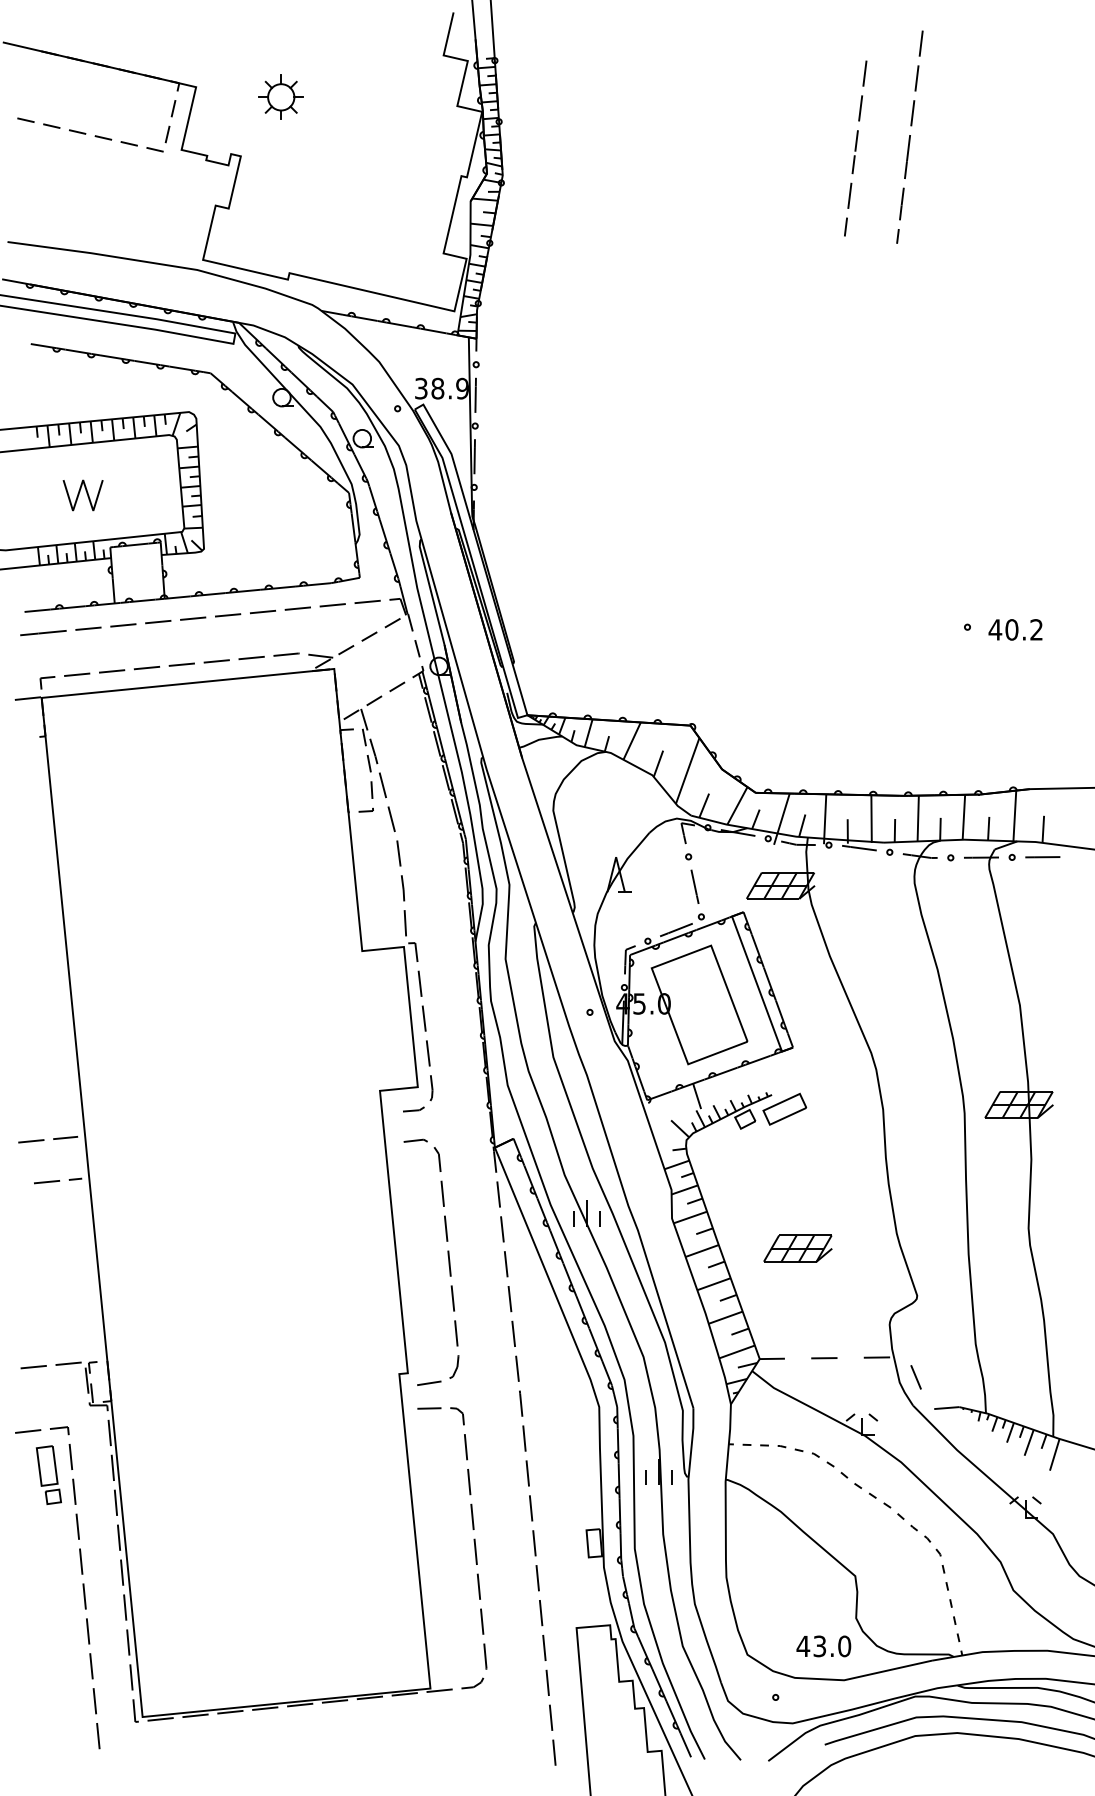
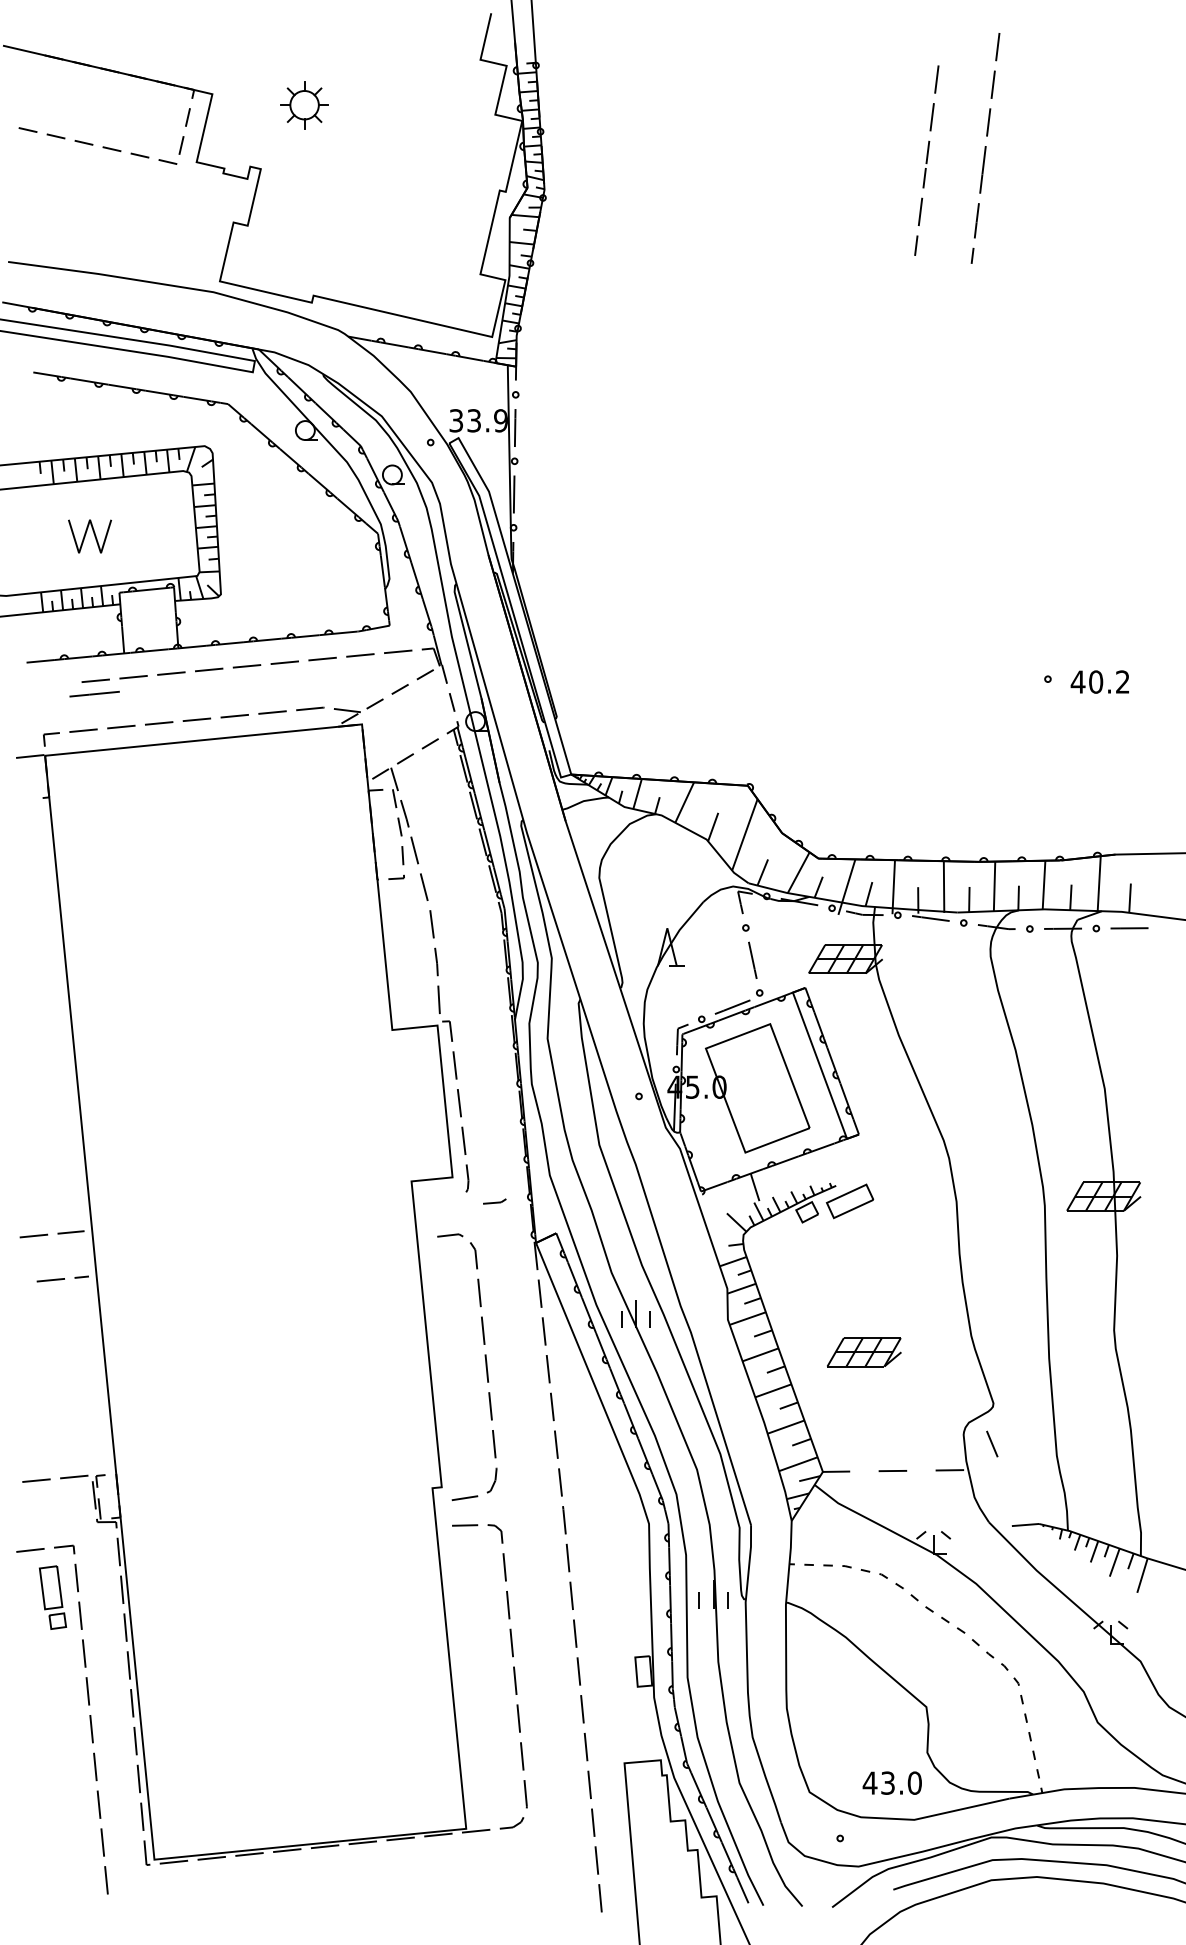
text: (437, 388) -> (473, 420), 38.9 -> 33.9
line: (43, 633) -> (94, 694), moved
part: (413, 1109) -> (494, 1201), moved
line: (915, 1377) -> (991, 1444), moved

